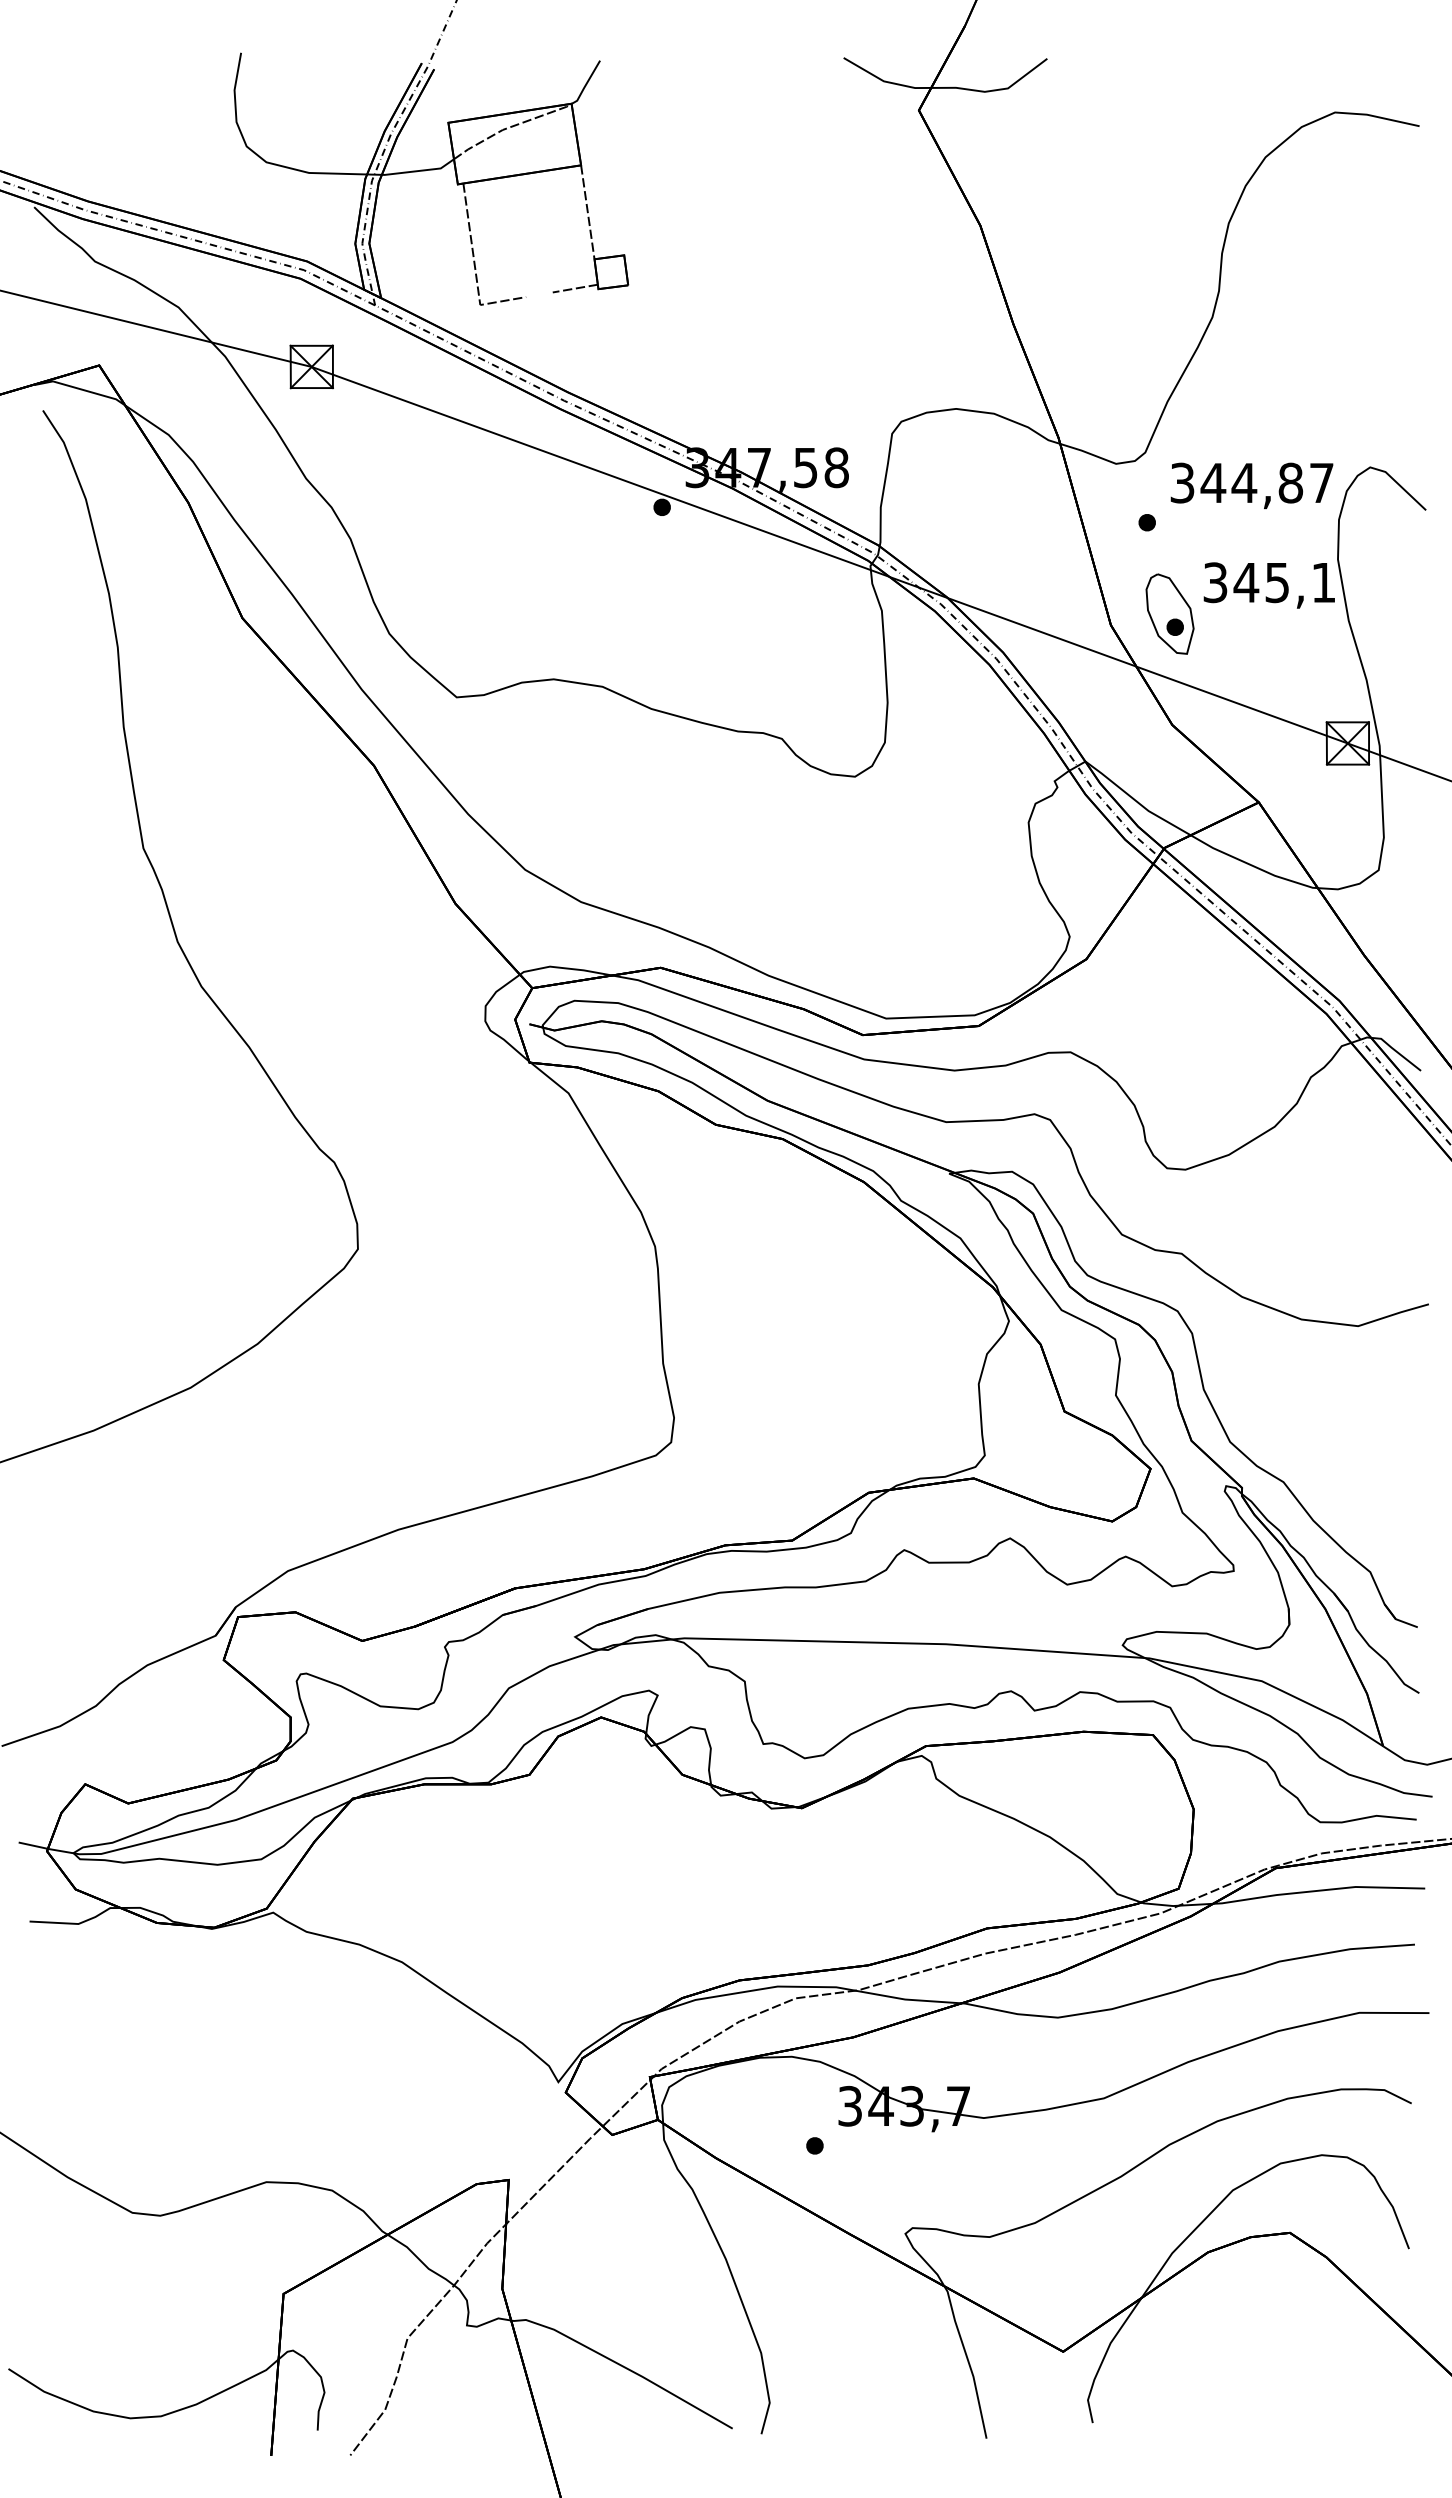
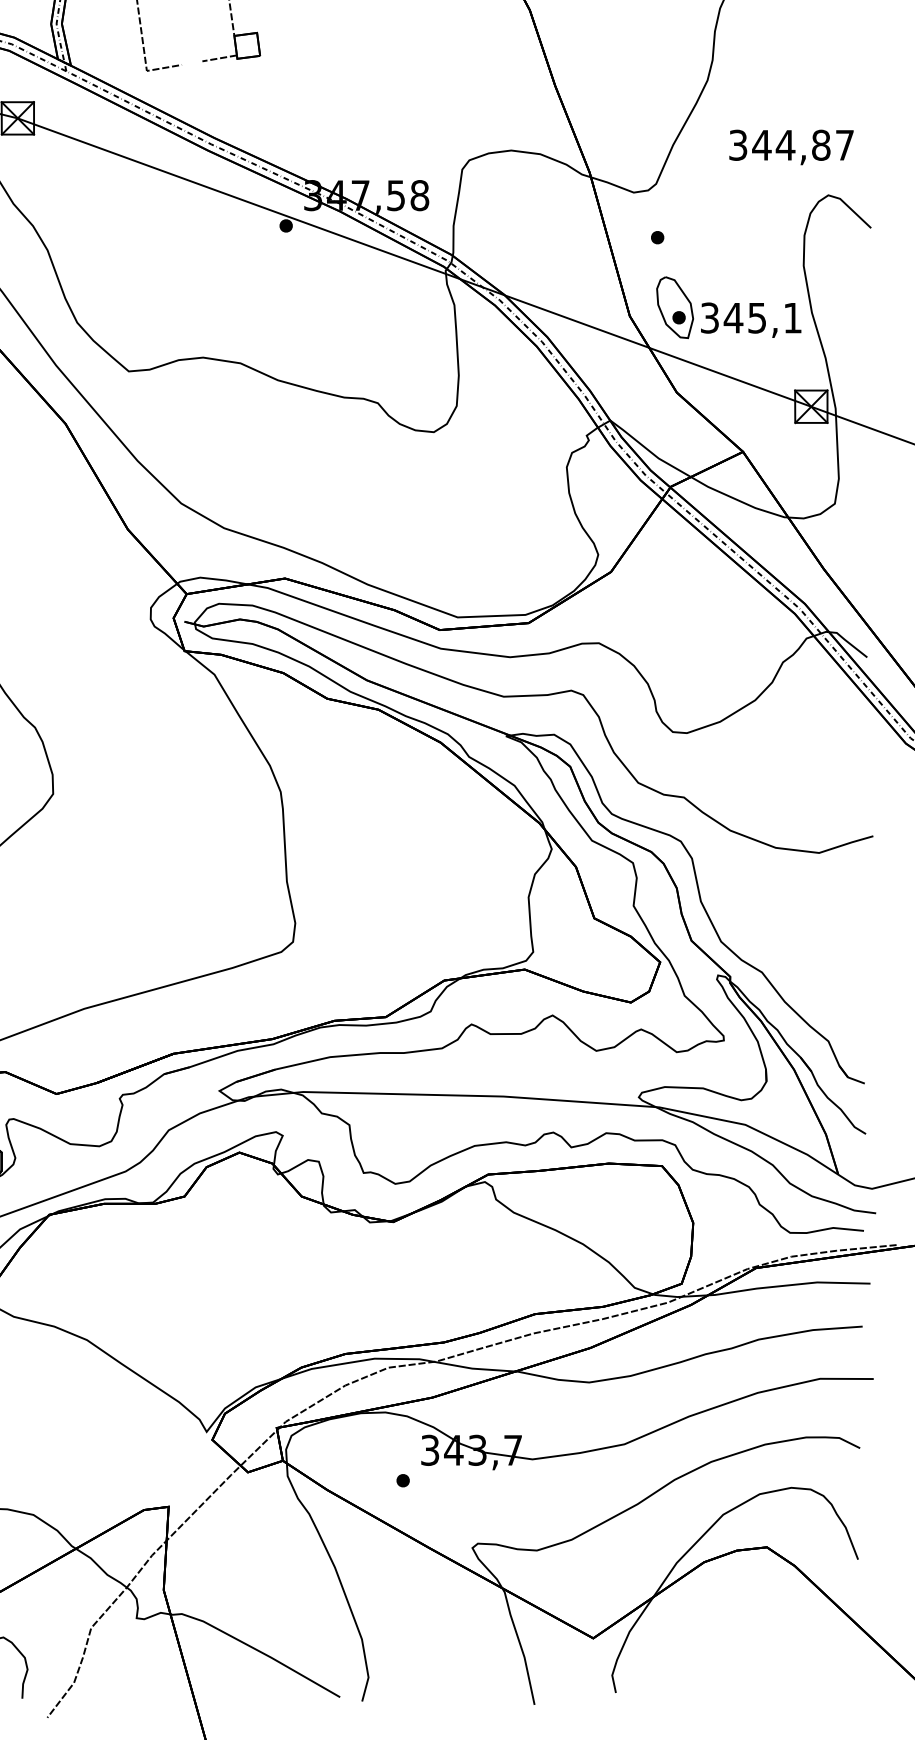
text: (1251, 485) -> (791, 147), moved
text: (1268, 585) -> (750, 320), moved

